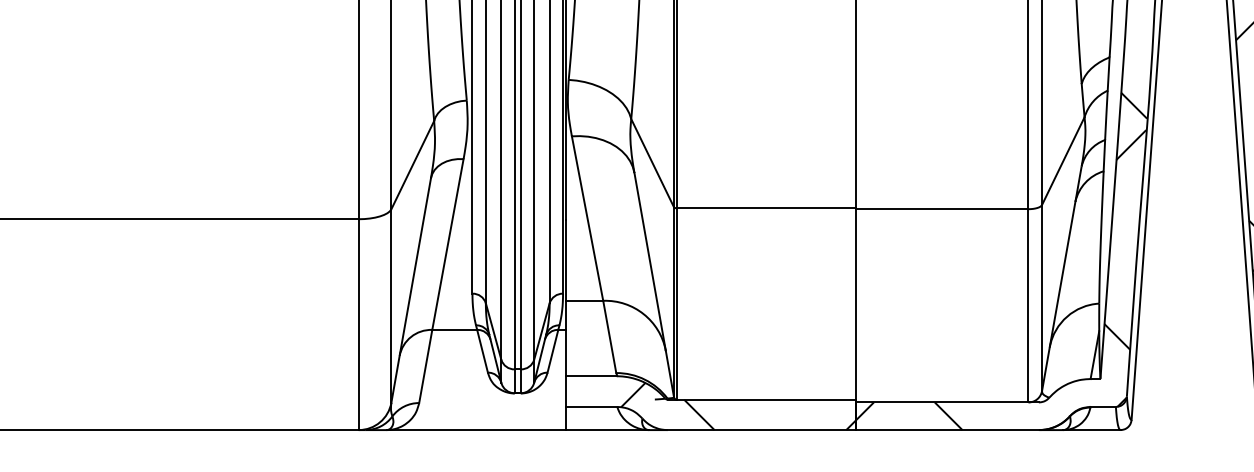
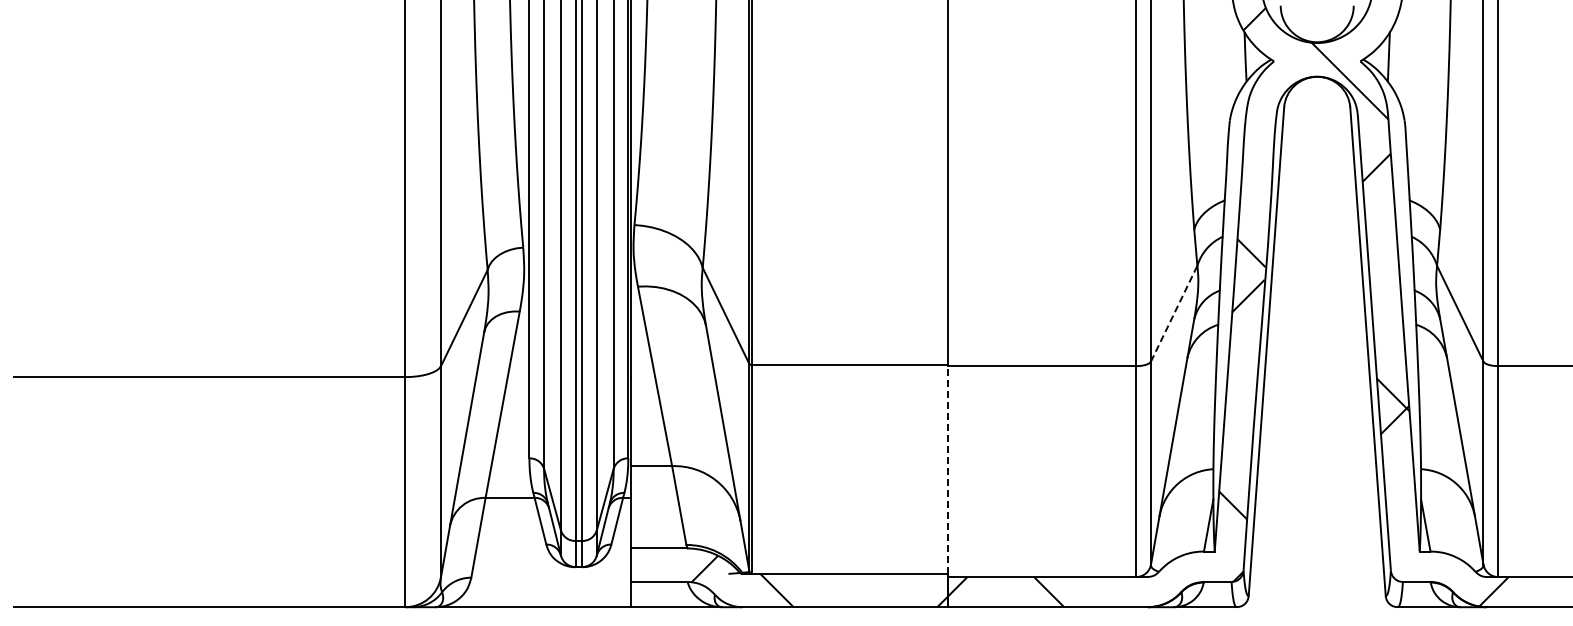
line: (1063, 160) -> (1174, 313), solid -> dashed
line: (856, 303) -> (948, 469), solid -> dashed

